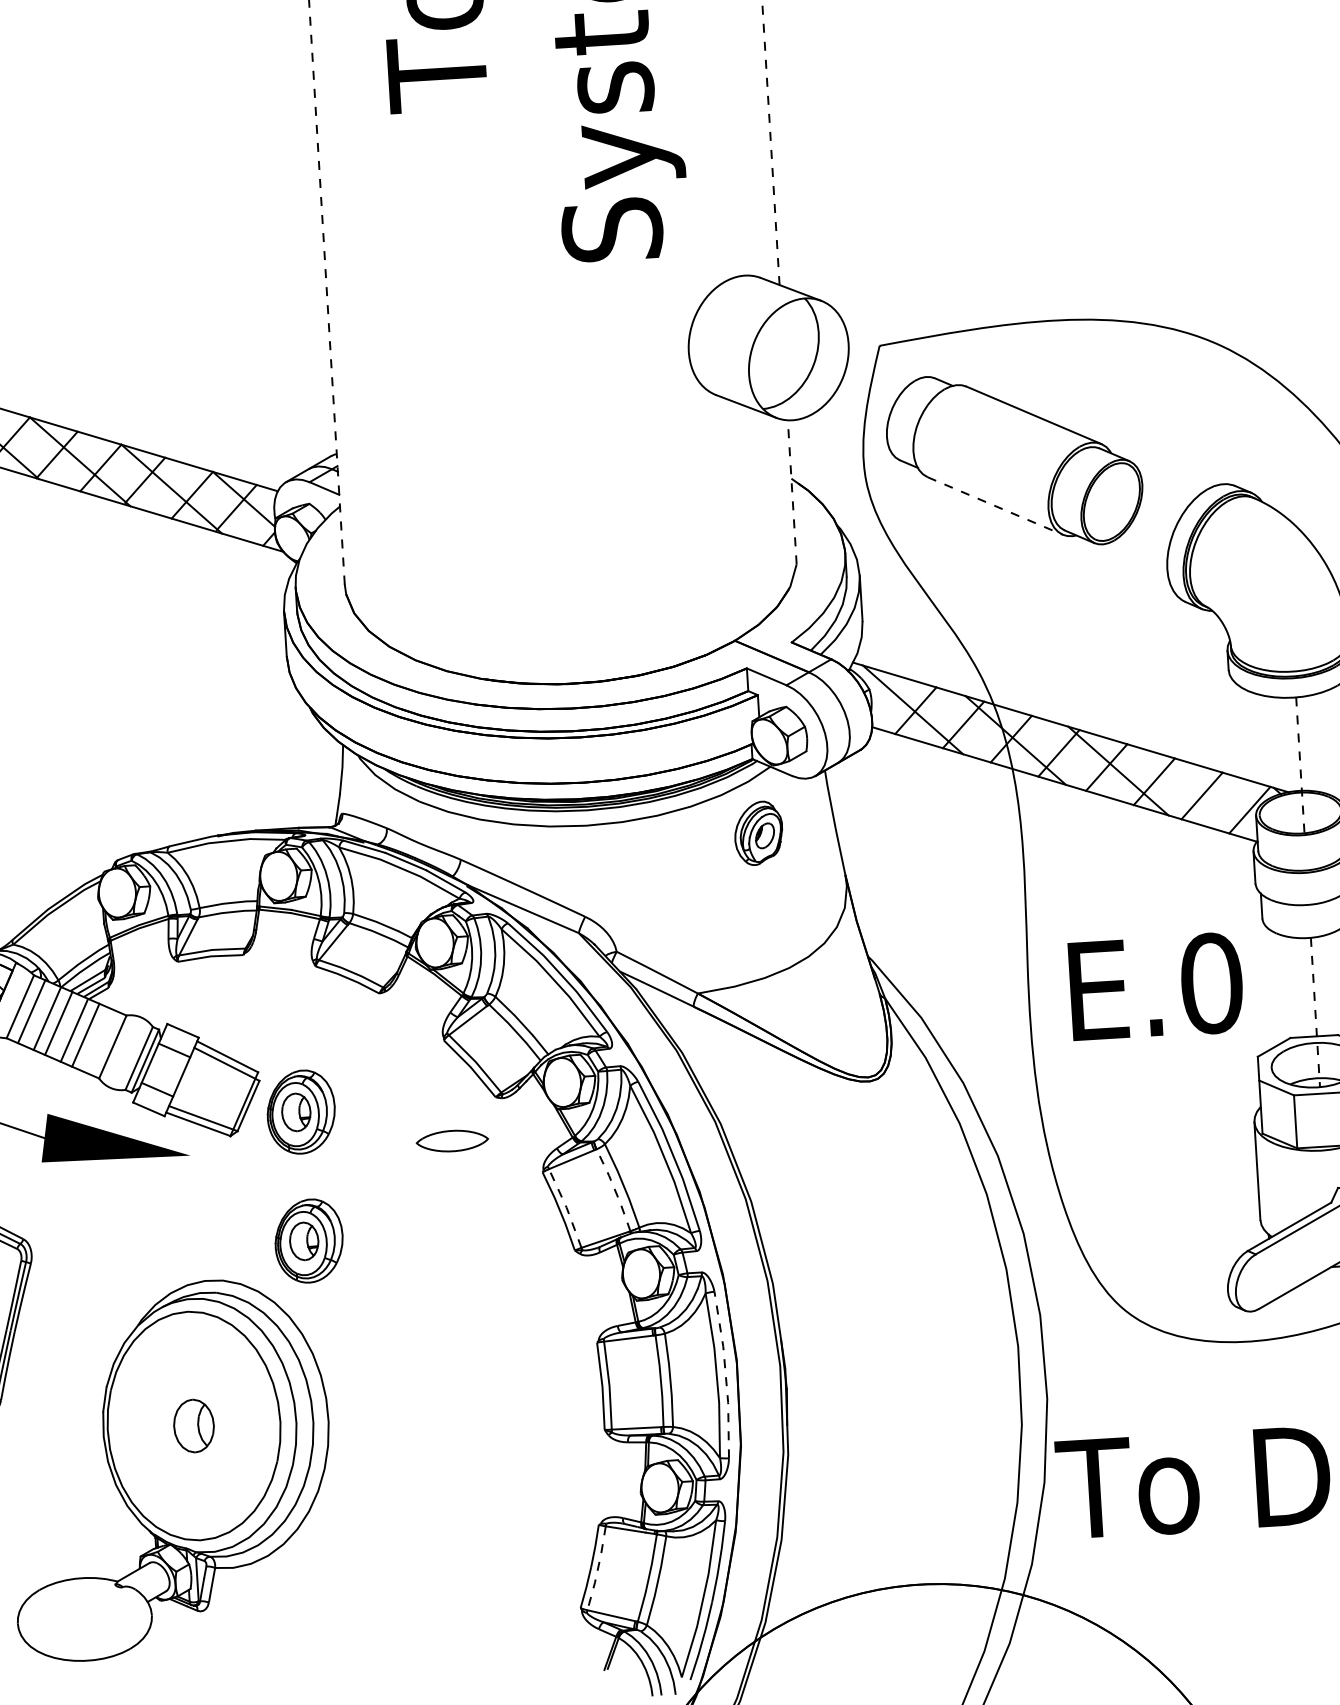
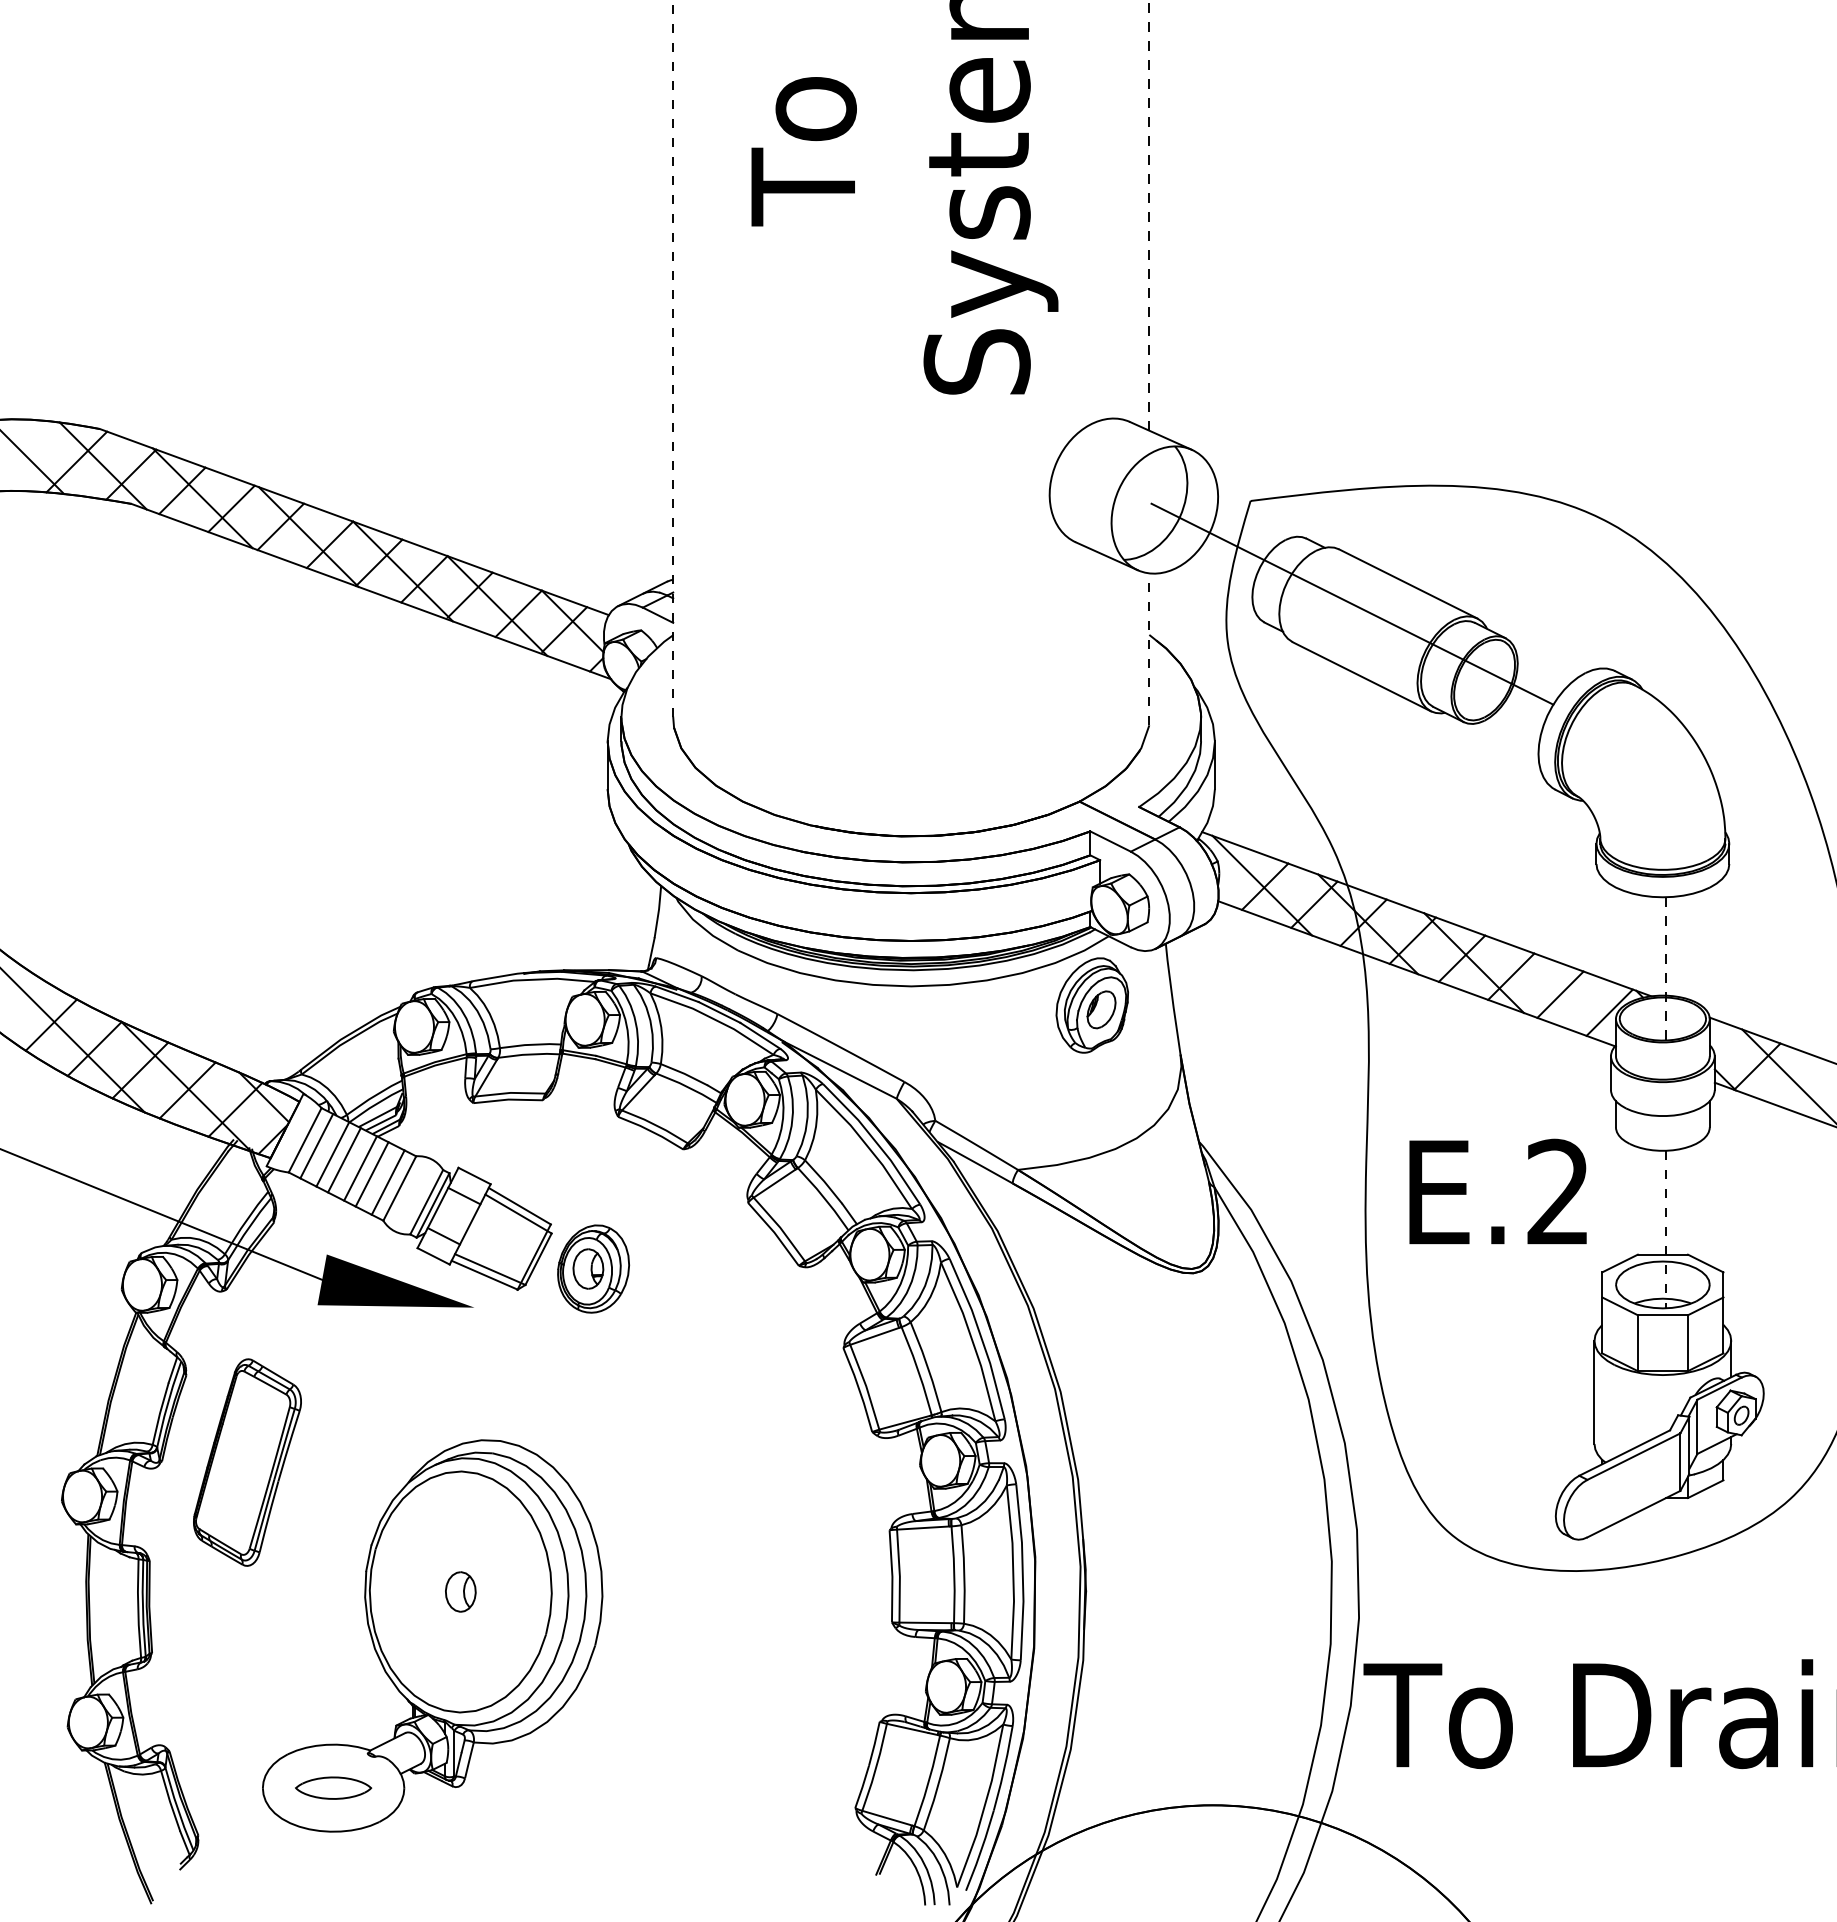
line: (982, 437) -> (1352, 603), added
line: (995, 506) -> (1362, 677), dashed -> solid
part: (758, 833) -> (1091, 1005), size x1.43
text: (1211, 983) -> (1558, 1192), E.0 -> E.2
line: (100, 1042) -> (387, 1182), added
part: (452, 1140) -> (333, 1787), moved
line: (615, 1189) -> (918, 1370), dashed -> solid
line: (566, 1207) -> (866, 1386), dashed -> solid
part: (309, 1240) -> (593, 1404), removed
line: (725, 1374) -> (1022, 1571), dashed -> solid
part: (193, 1425) -> (460, 1591), size x0.71
line: (598, 1568) -> (876, 1767), dashed -> solid

